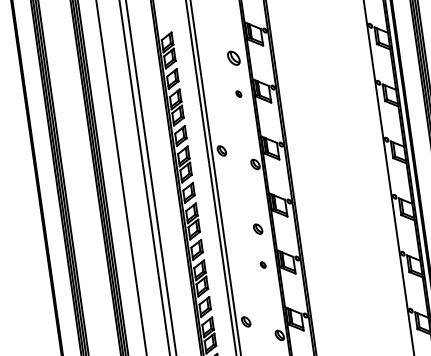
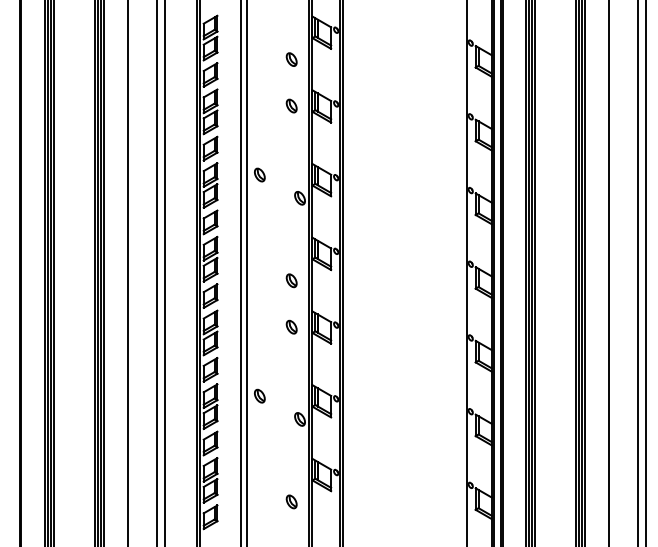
part: (233, 58) -> (291, 59), size x0.71
part: (238, 93) -> (291, 105), size x1.67
part: (263, 264) -> (291, 326), size x1.67

